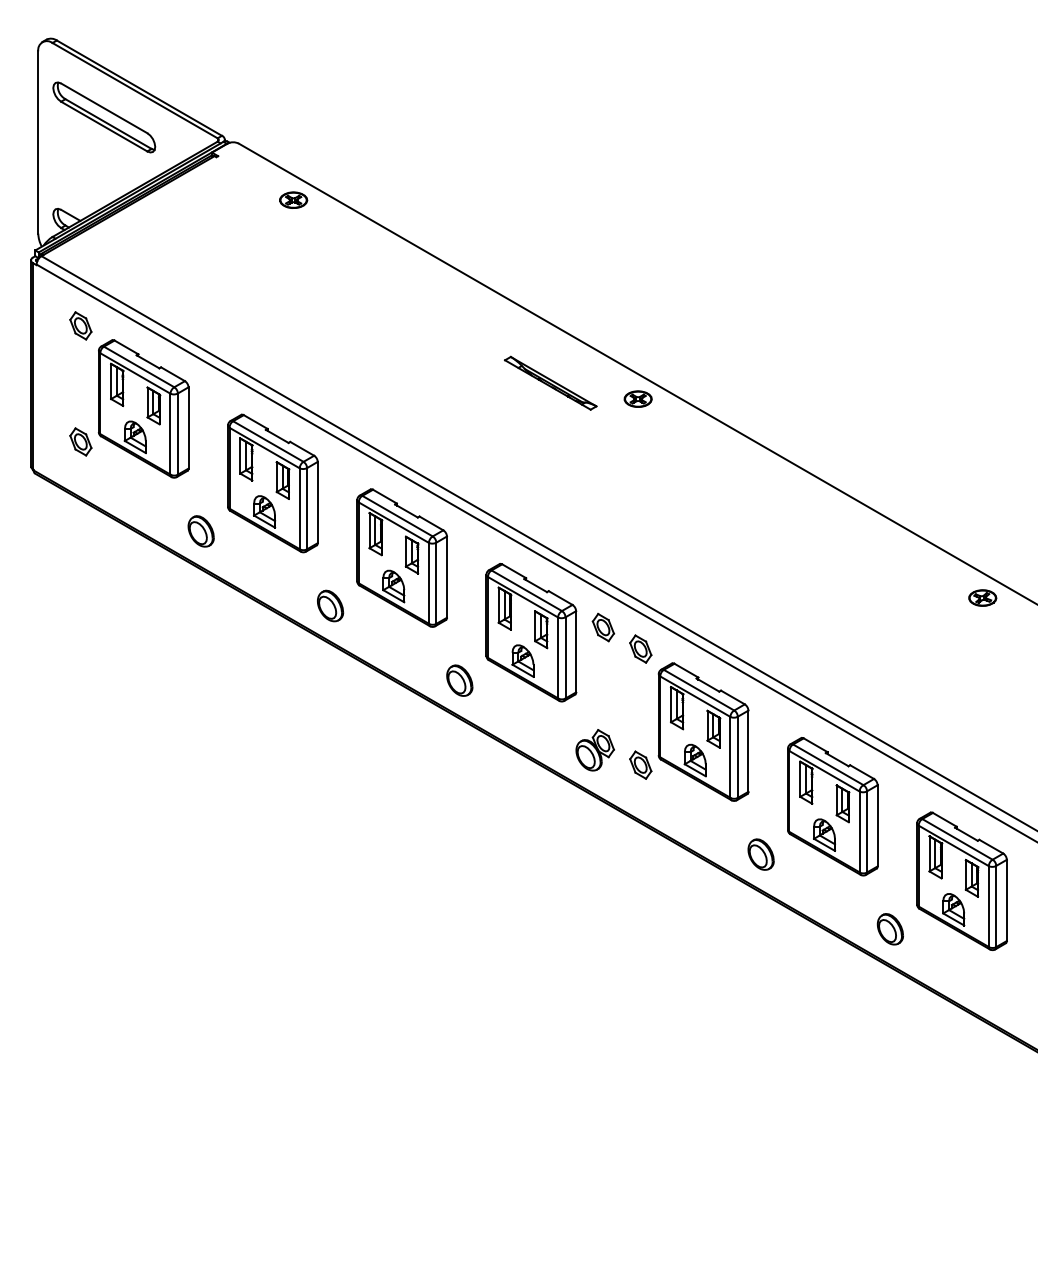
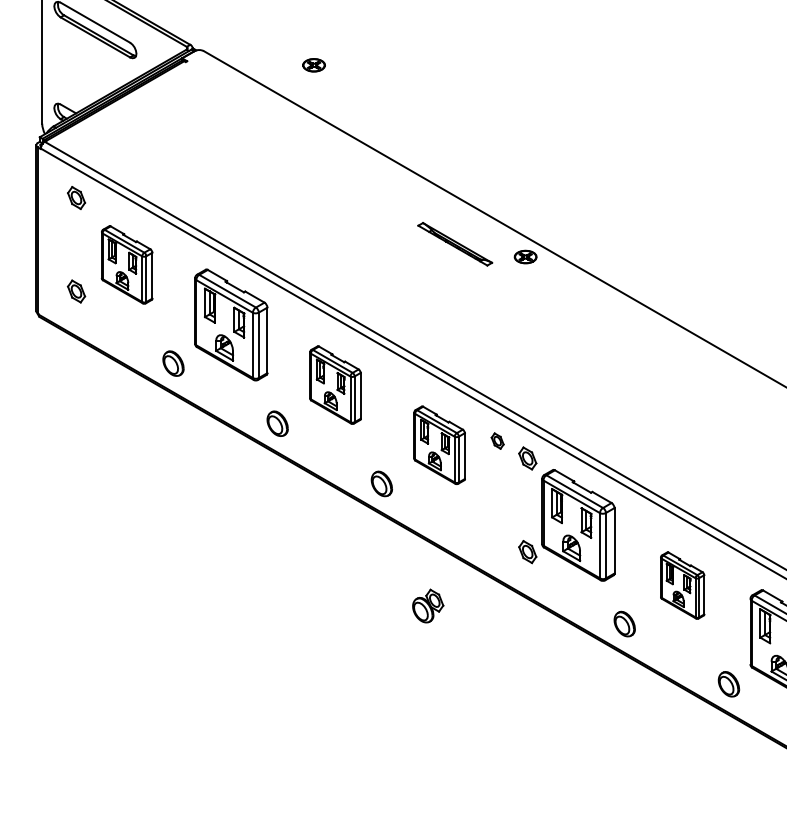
part: (293, 199) -> (313, 64), moved
part: (143, 408) -> (127, 264), size x0.7
part: (401, 557) -> (334, 384), size x0.7
part: (603, 627) -> (497, 441), size x0.7
part: (531, 632) -> (439, 445), size x0.7
part: (594, 750) -> (427, 606), moved
part: (832, 806) -> (682, 585), size x0.6

